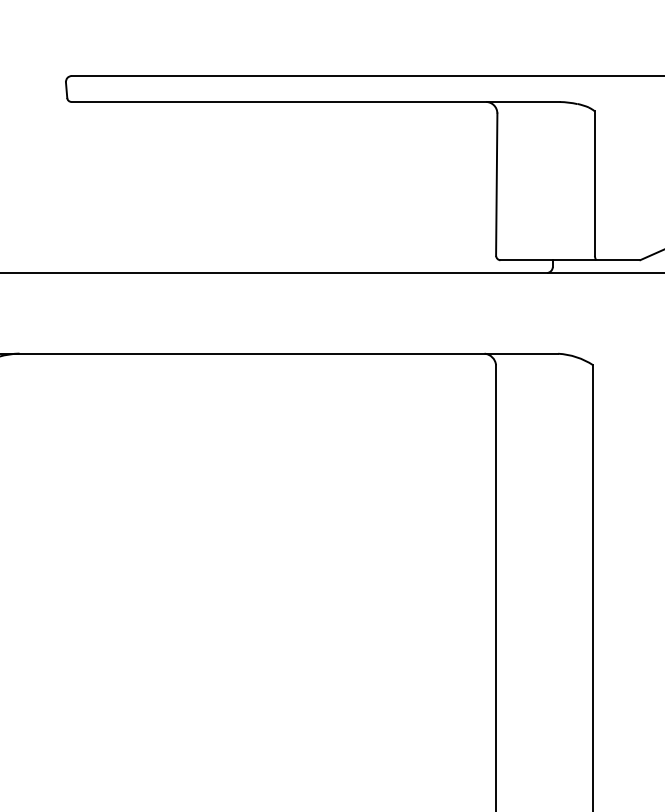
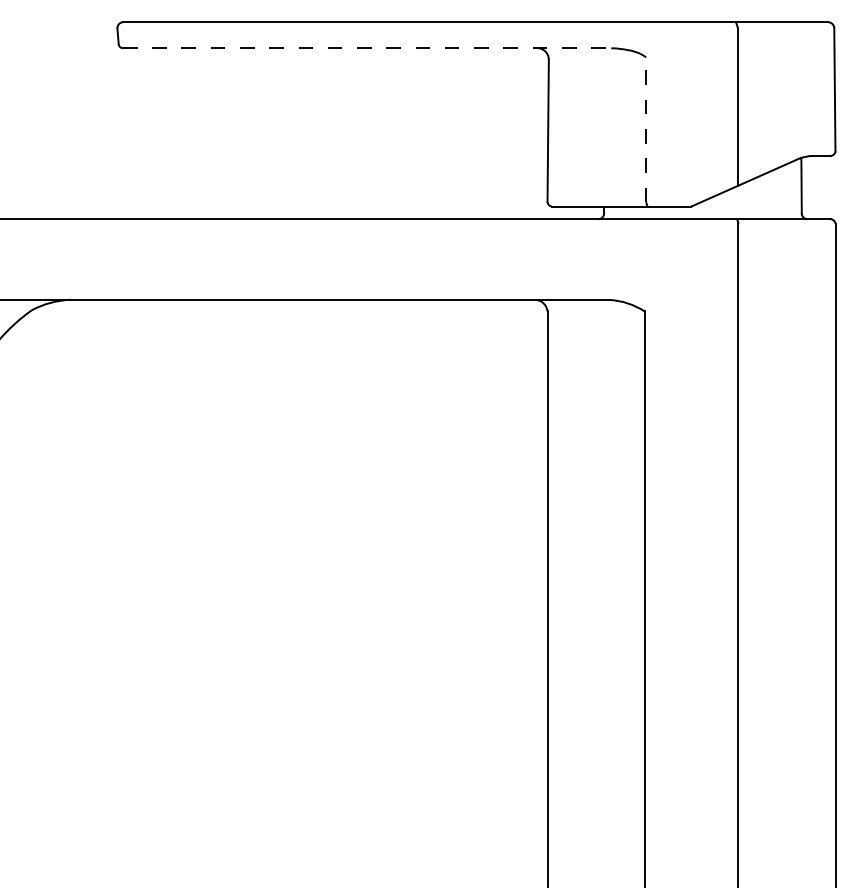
line: (316, 102) -> (367, 48), solid -> dashed
line: (595, 183) -> (646, 129), solid -> dashed

